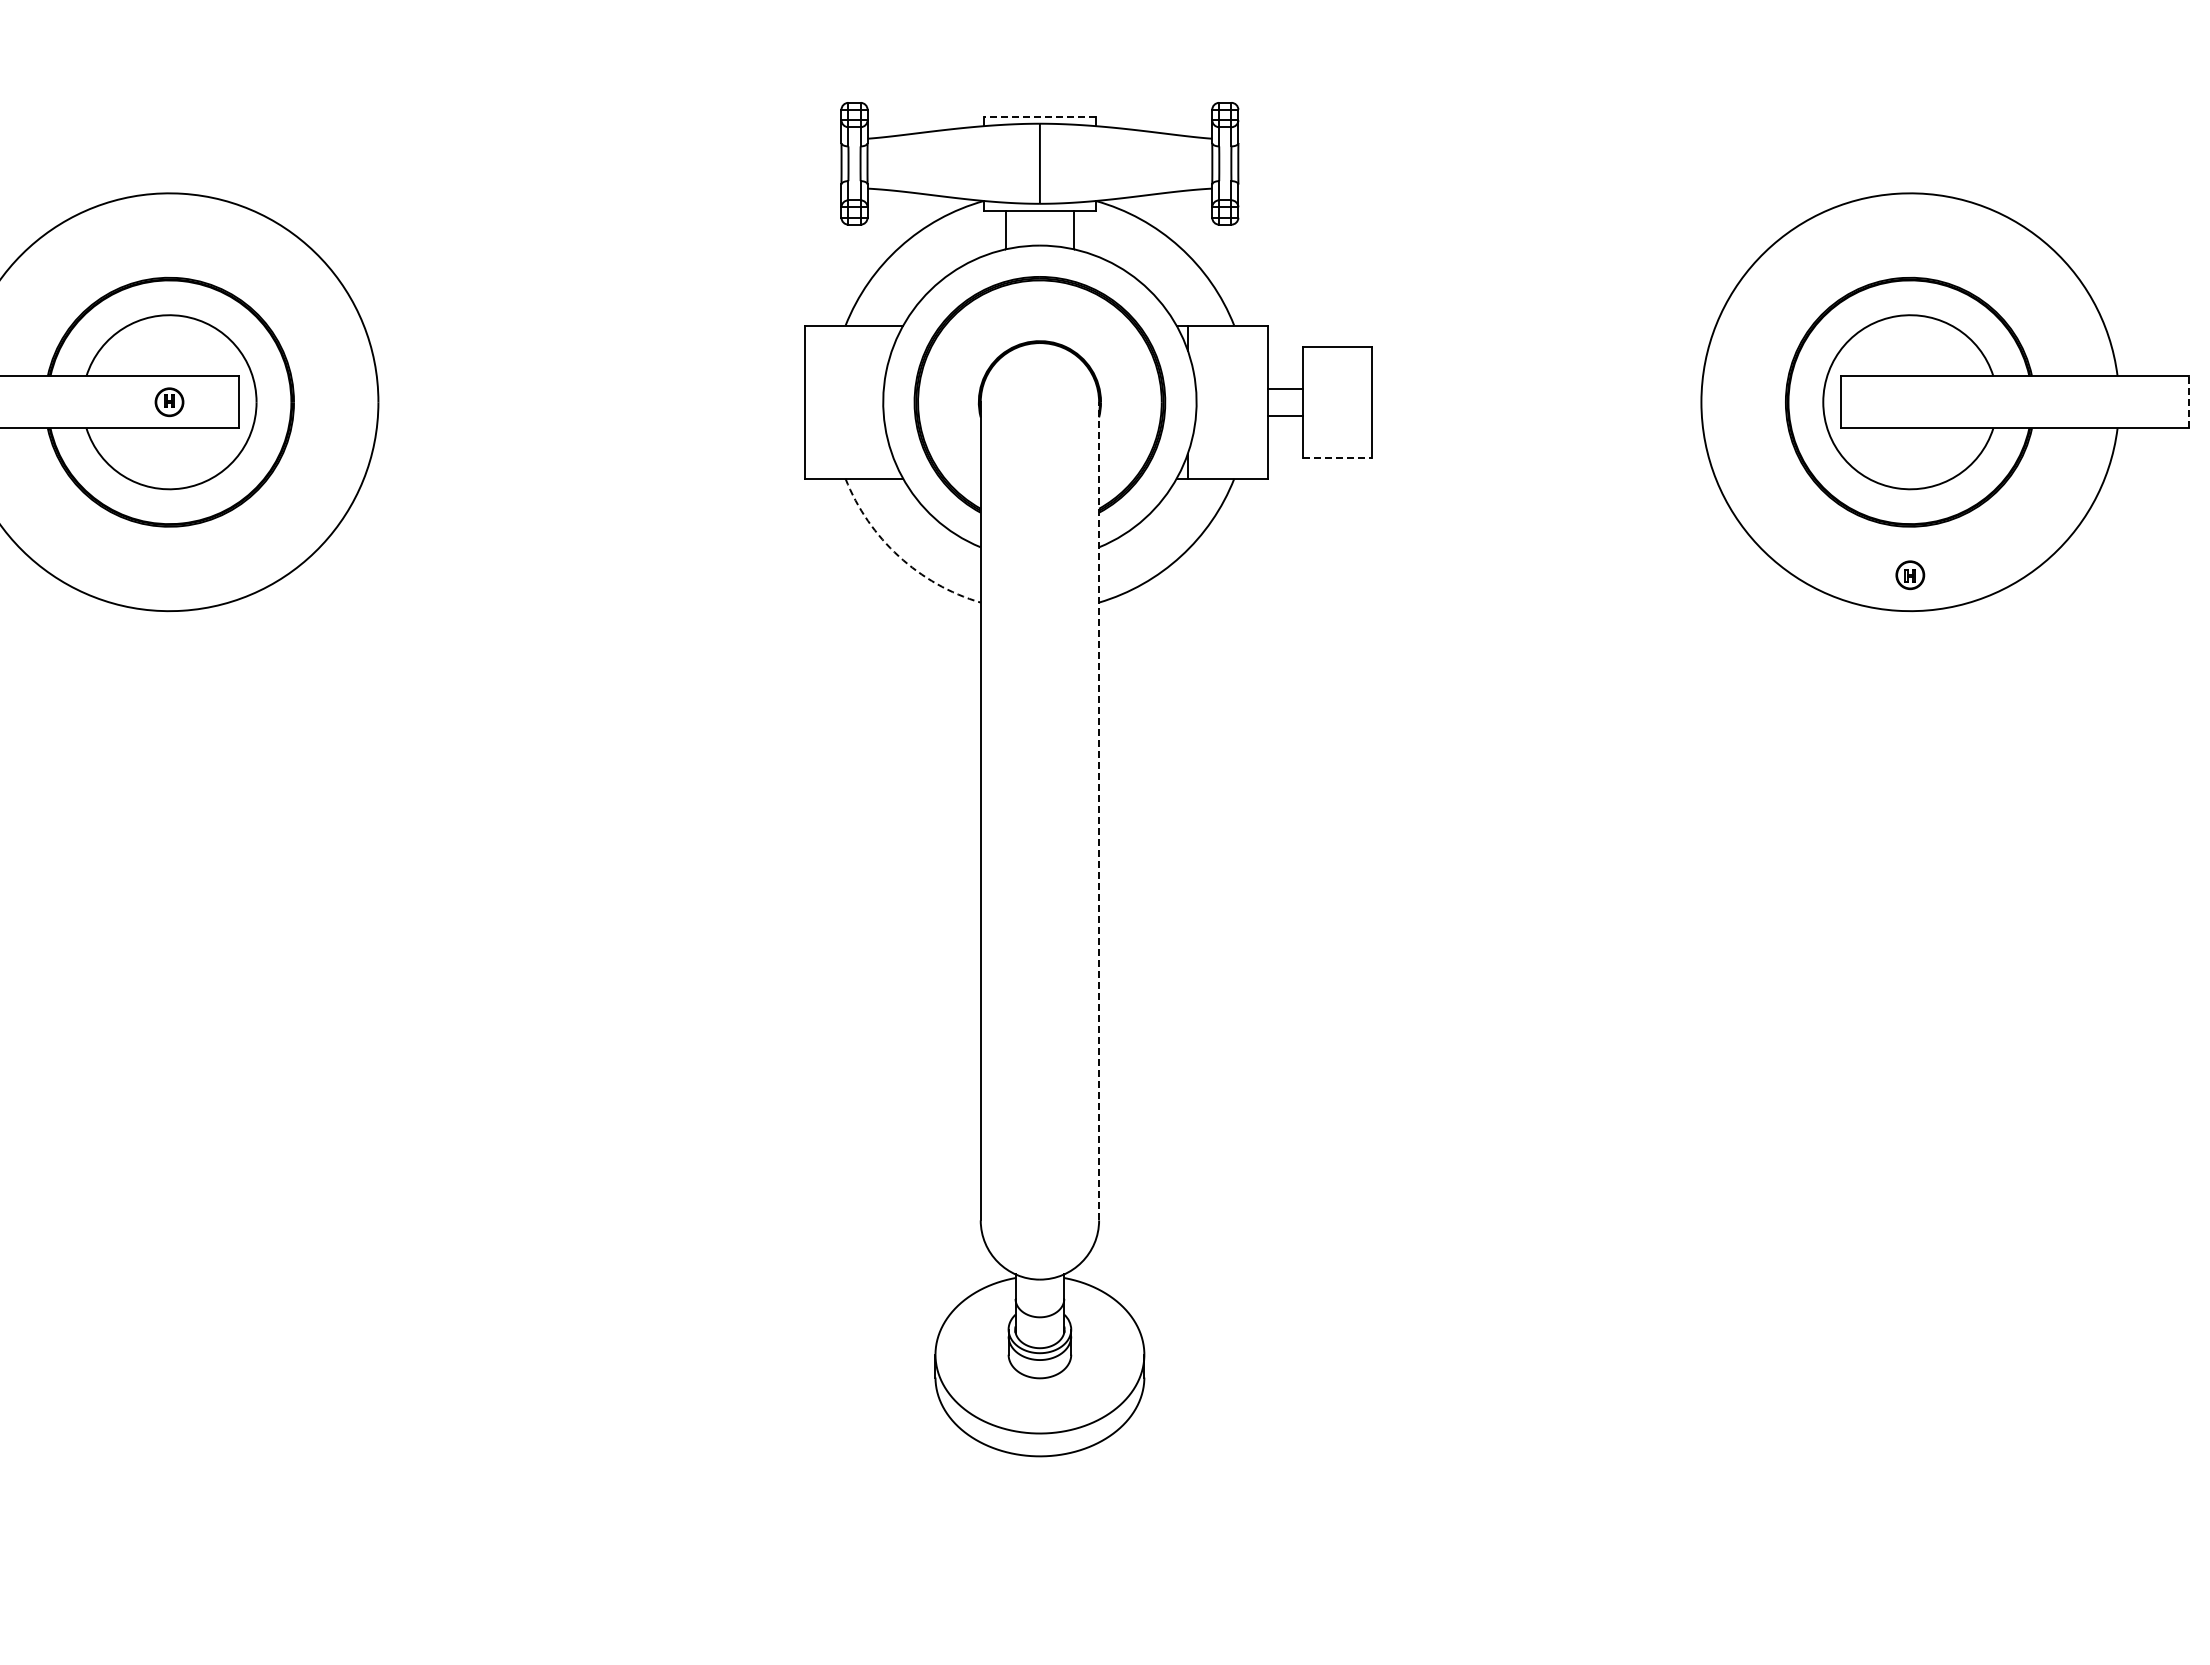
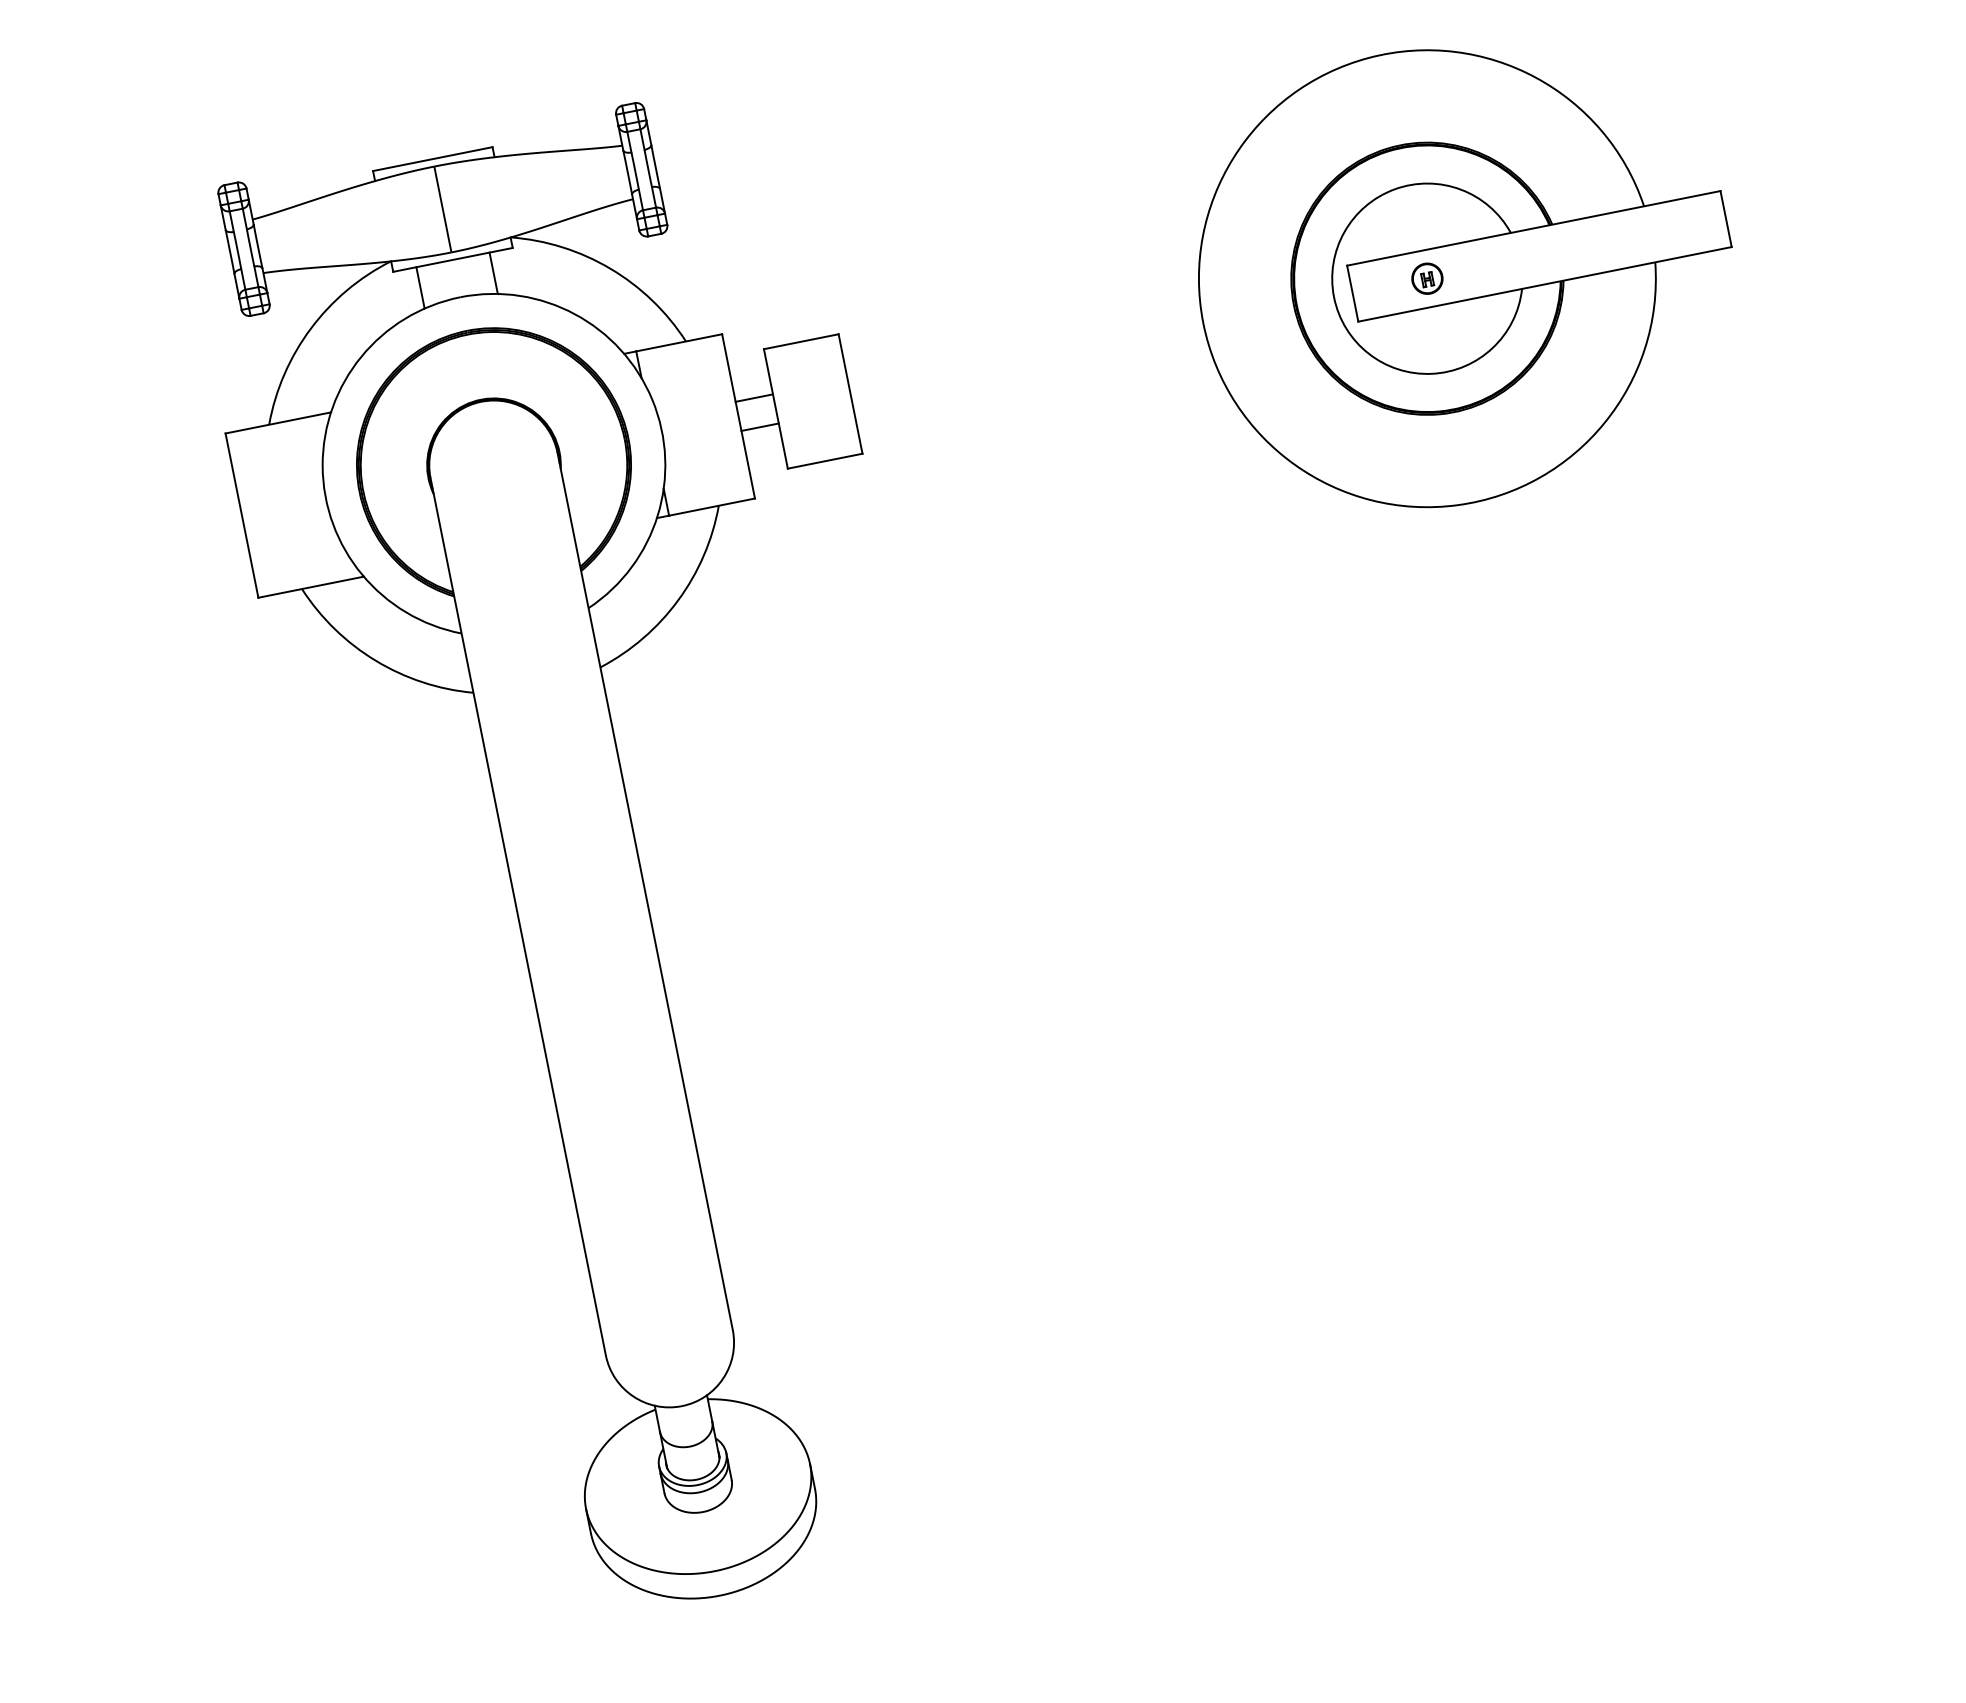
line: (1039, 116) -> (432, 158), dashed -> solid
line: (2188, 401) -> (1725, 218), dashed -> solid
line: (1337, 457) -> (824, 460), dashed -> solid
arc: (898, 556) -> (375, 660), dashed -> solid
part: (1910, 575) -> (1427, 278), moved
line: (1099, 810) -> (645, 890), dashed -> solid

